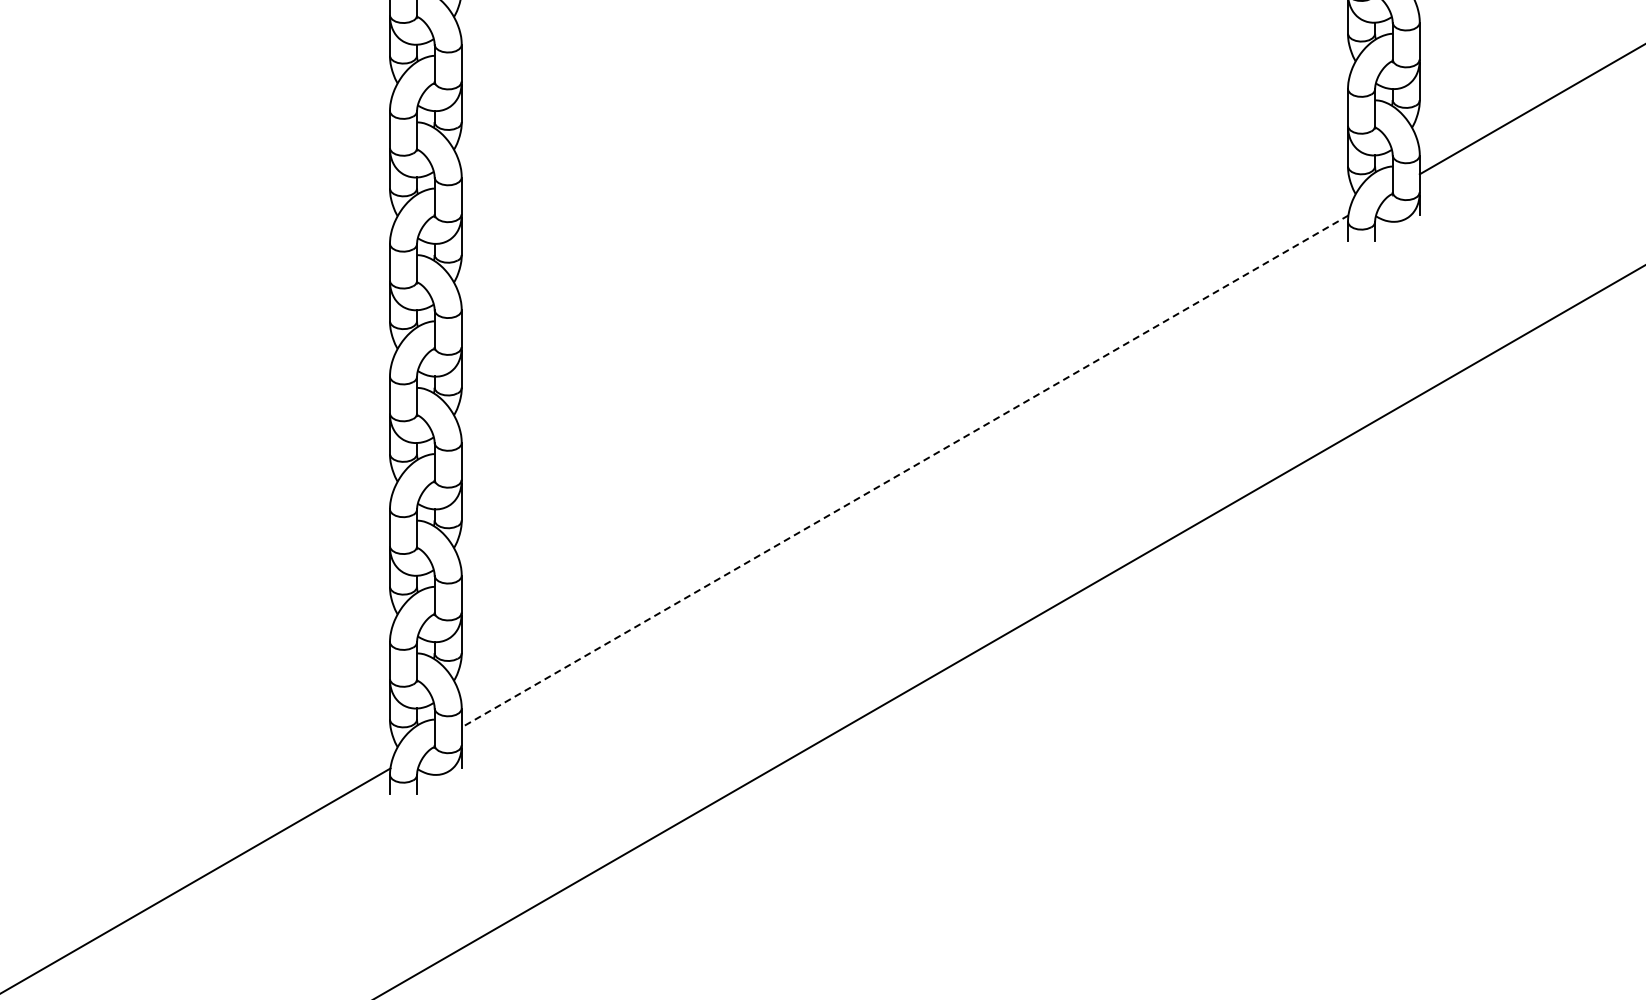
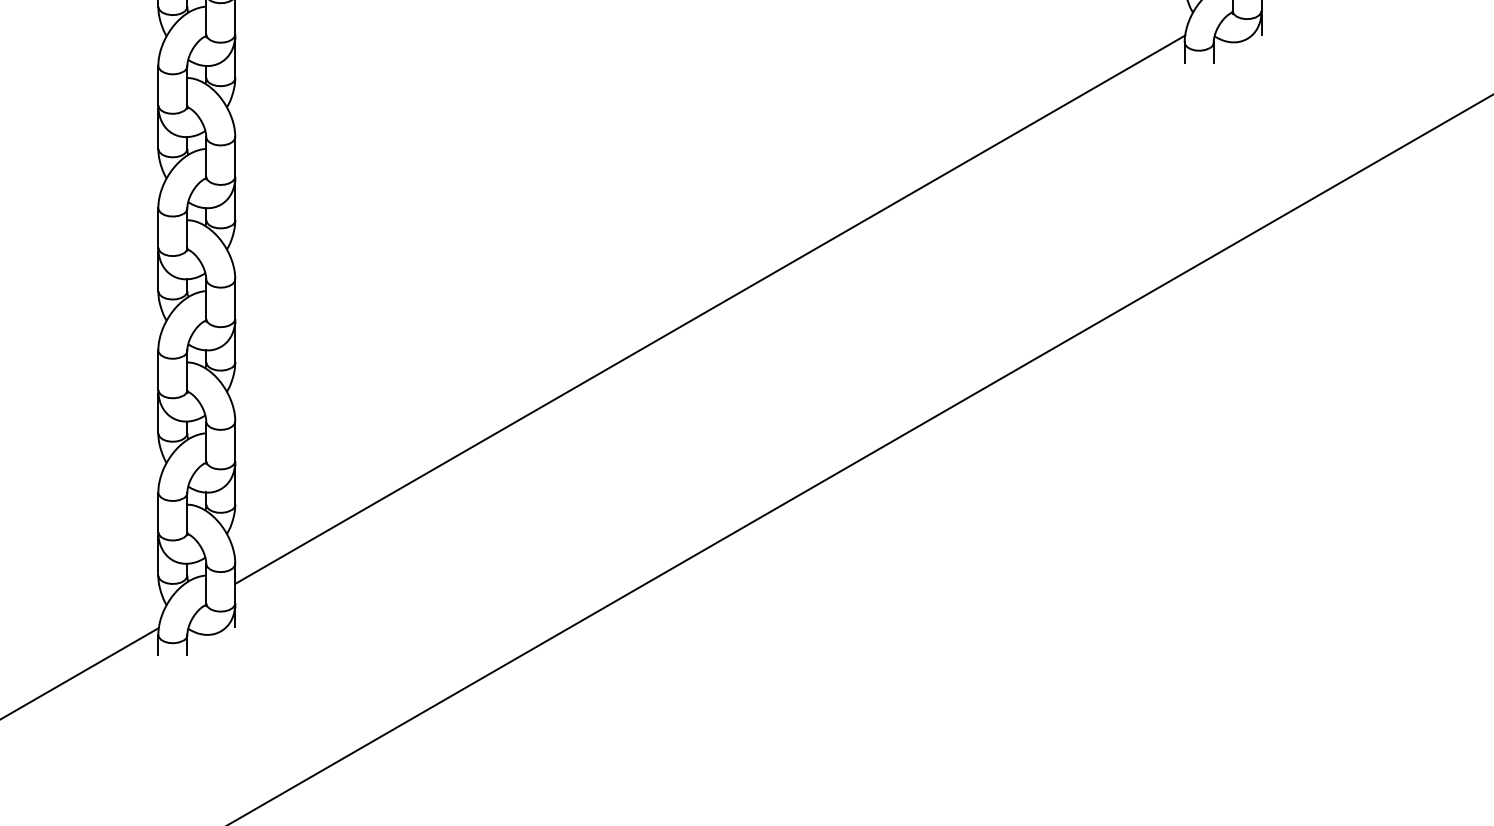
line: (904, 471) -> (709, 309), dashed -> solid

